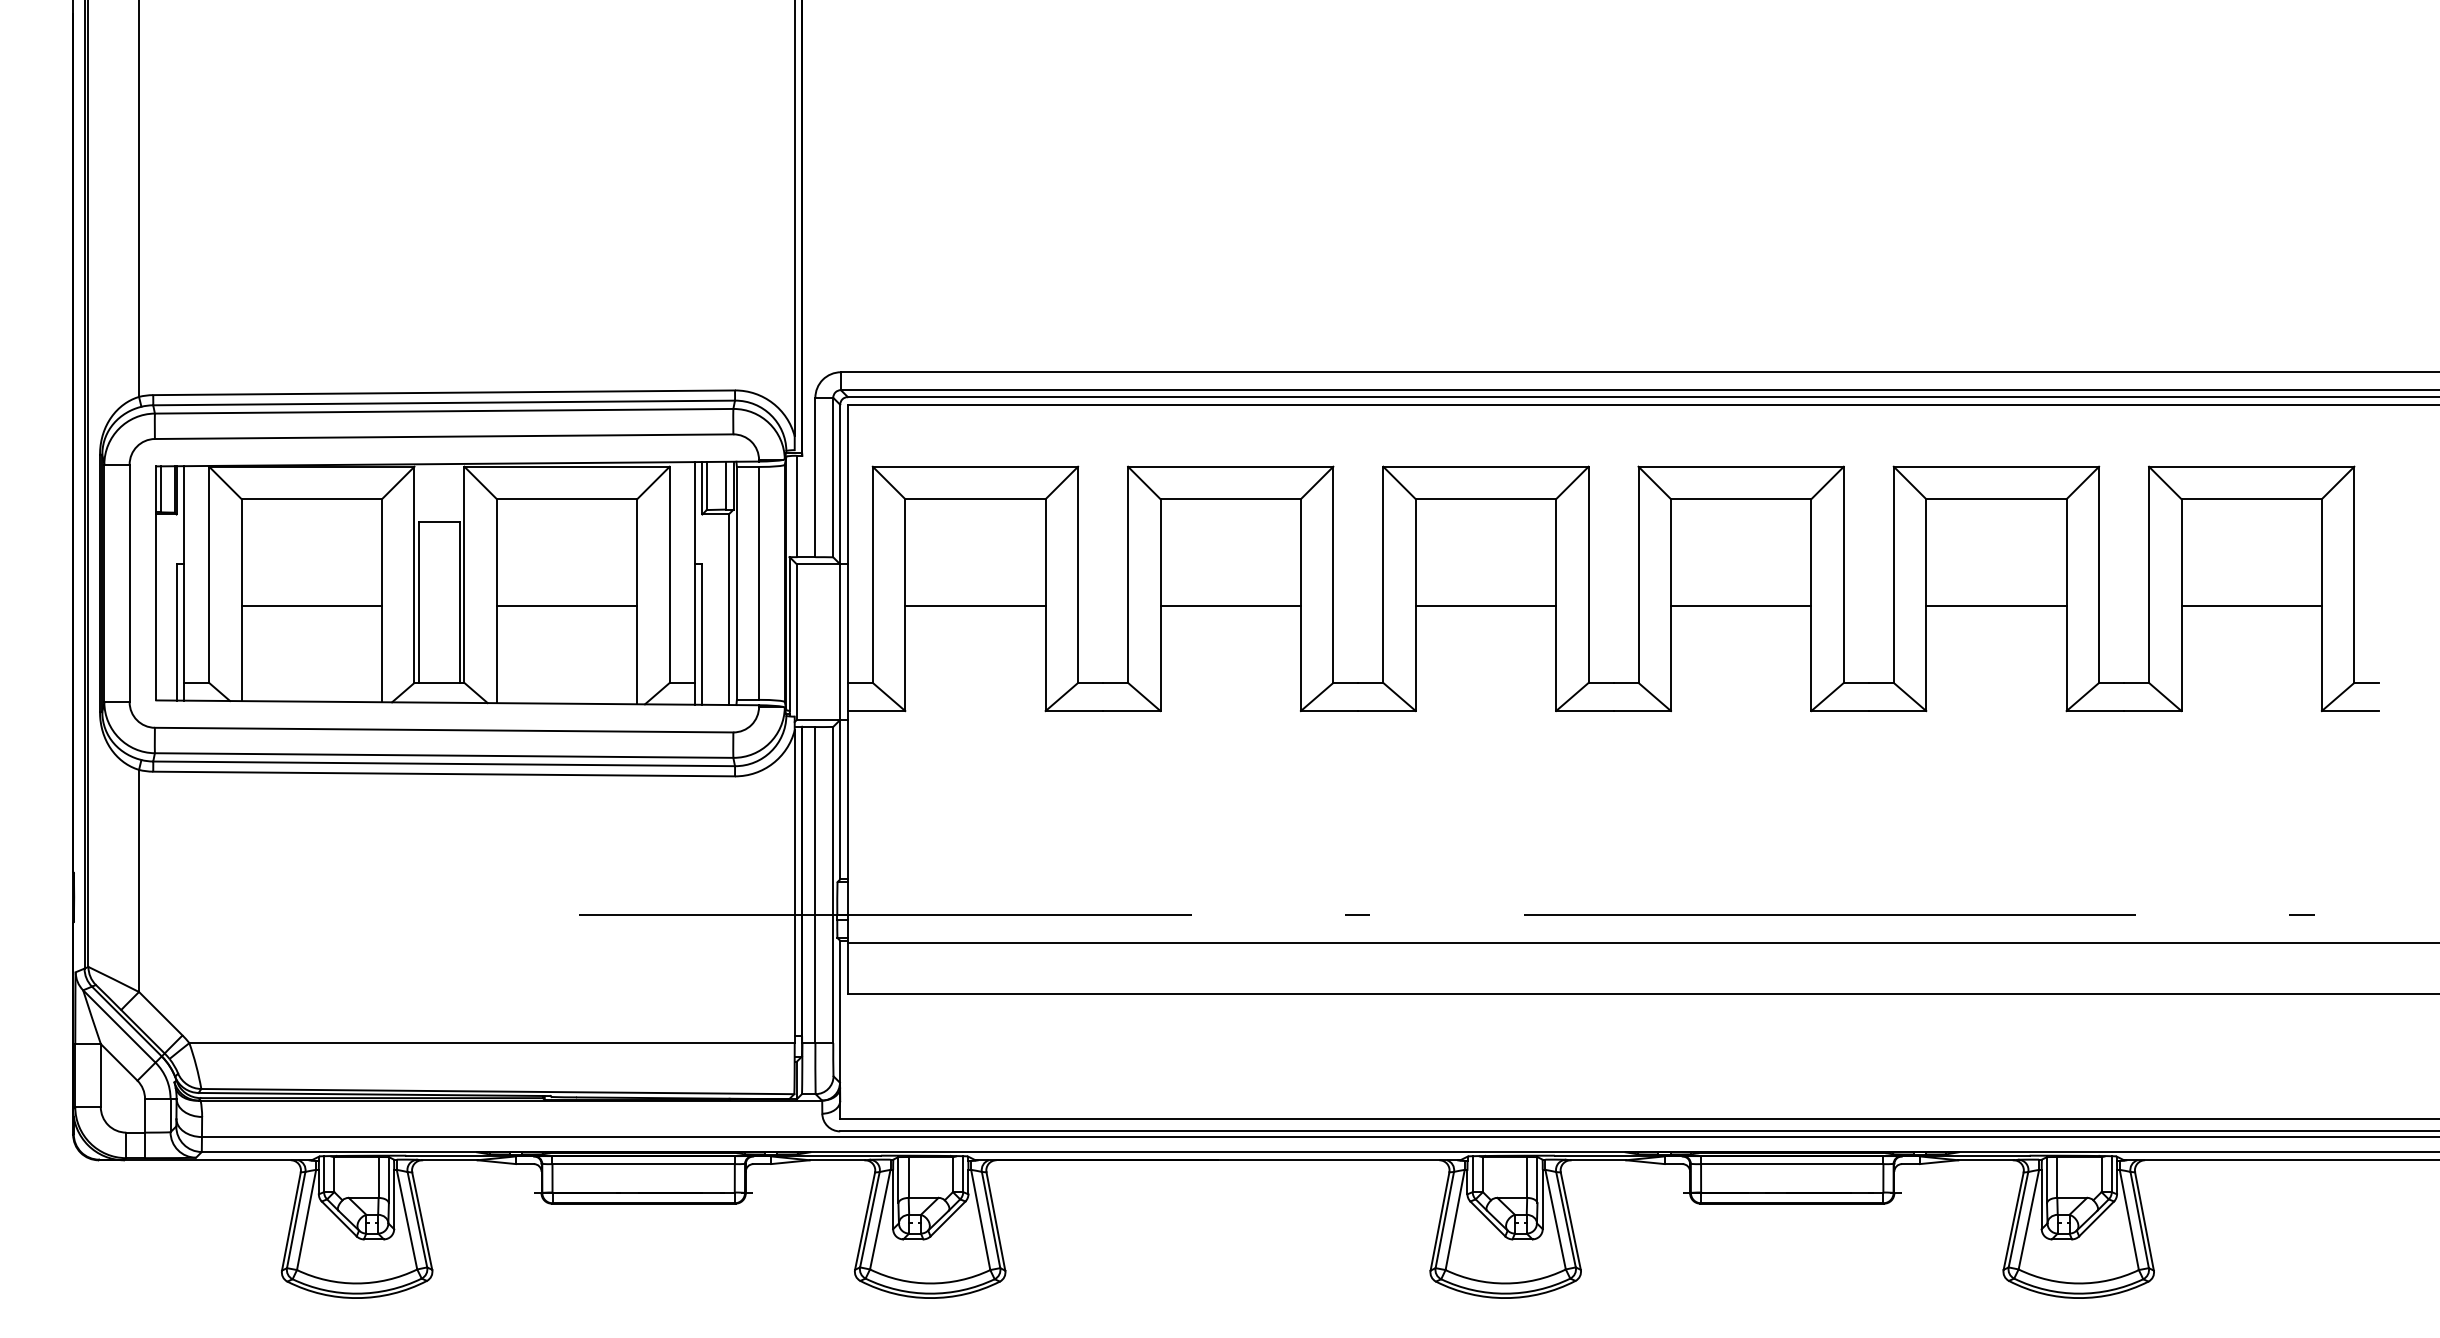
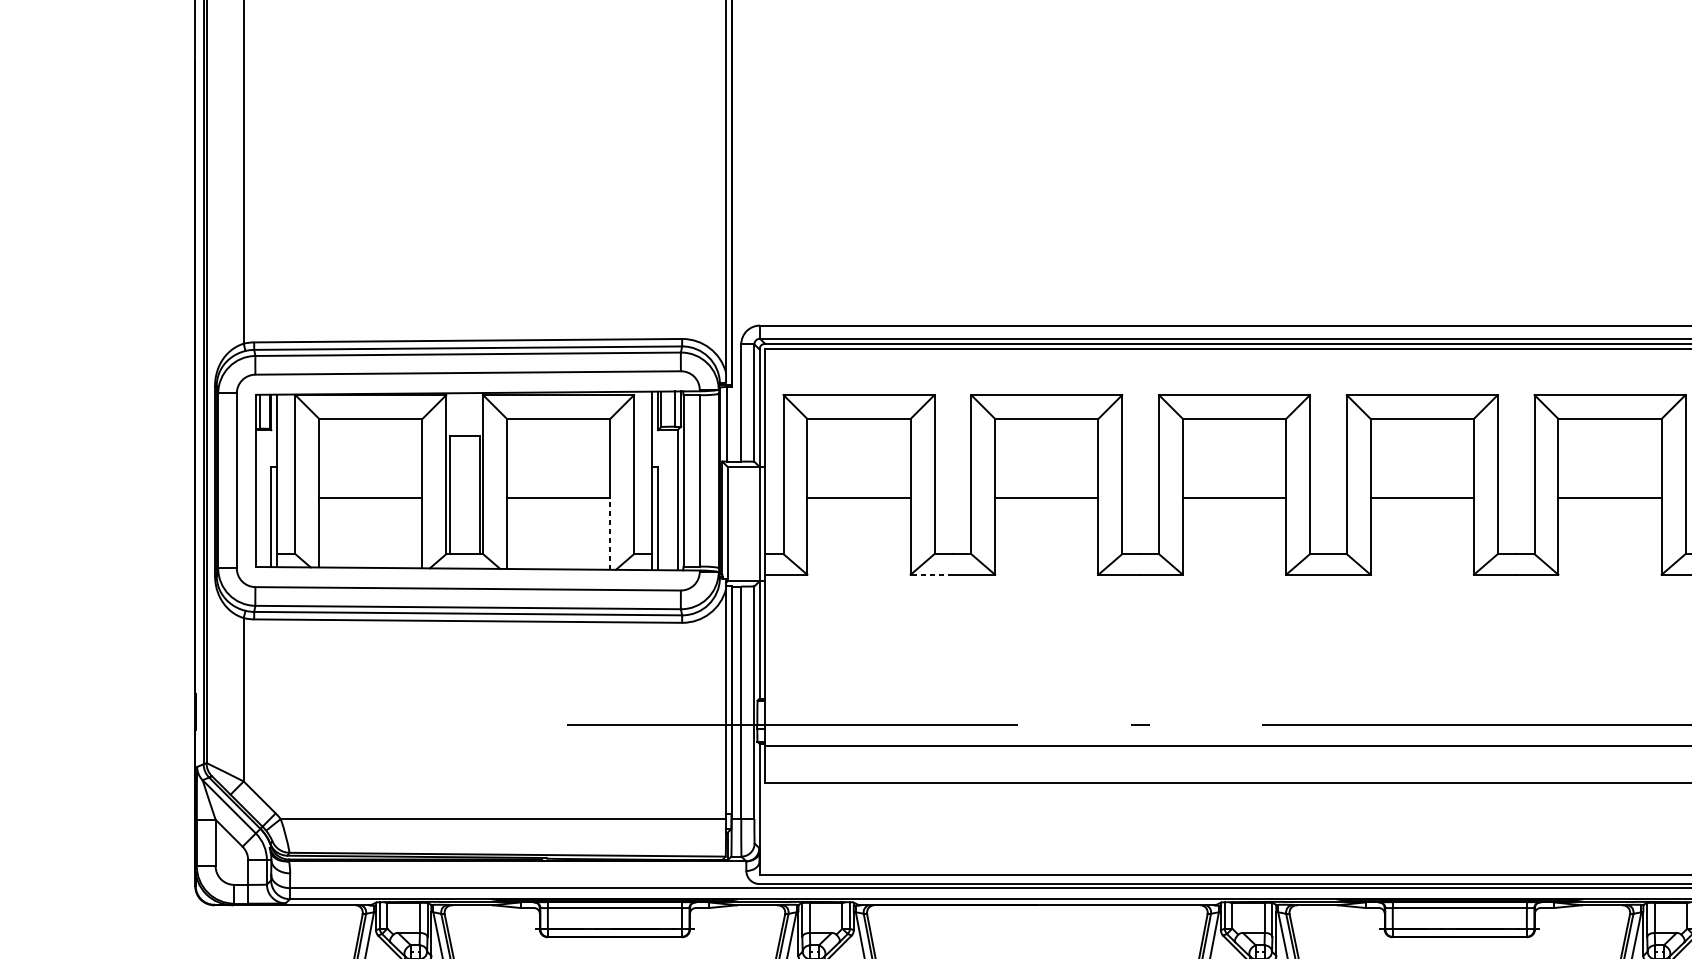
line: (637, 655) -> (610, 533), solid -> dashed
line: (1074, 711) -> (931, 575), solid -> dashed

